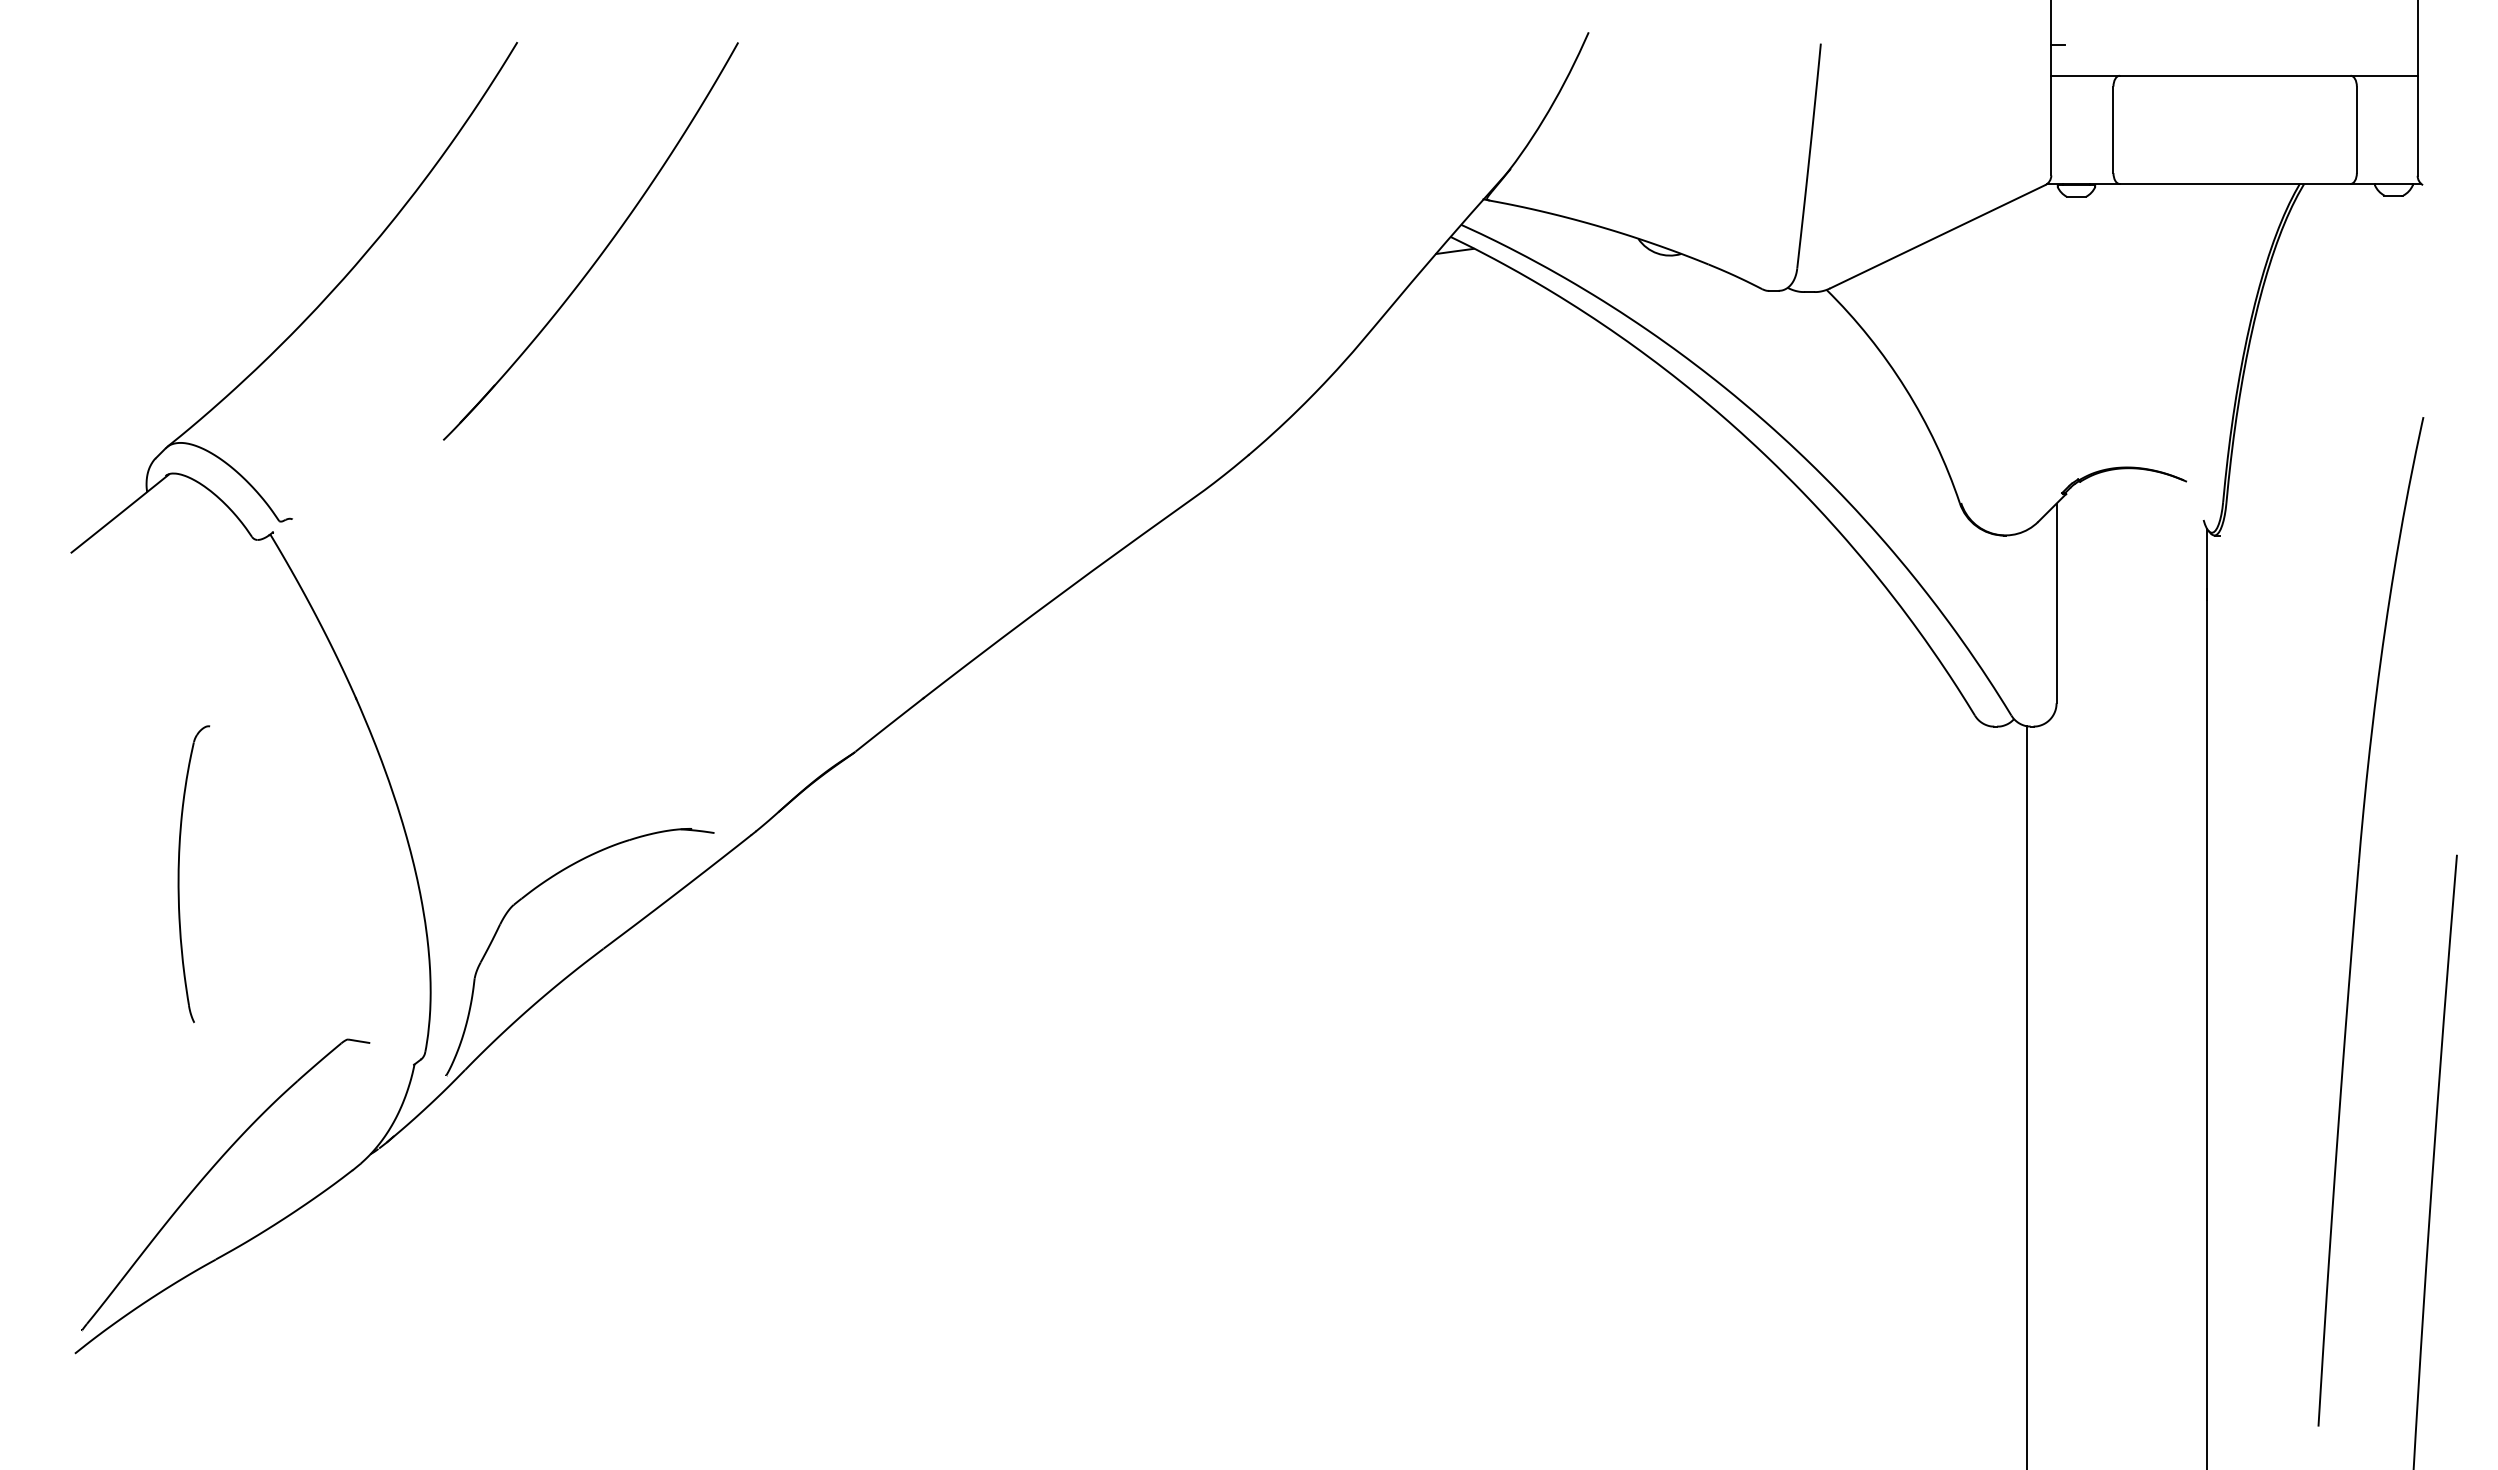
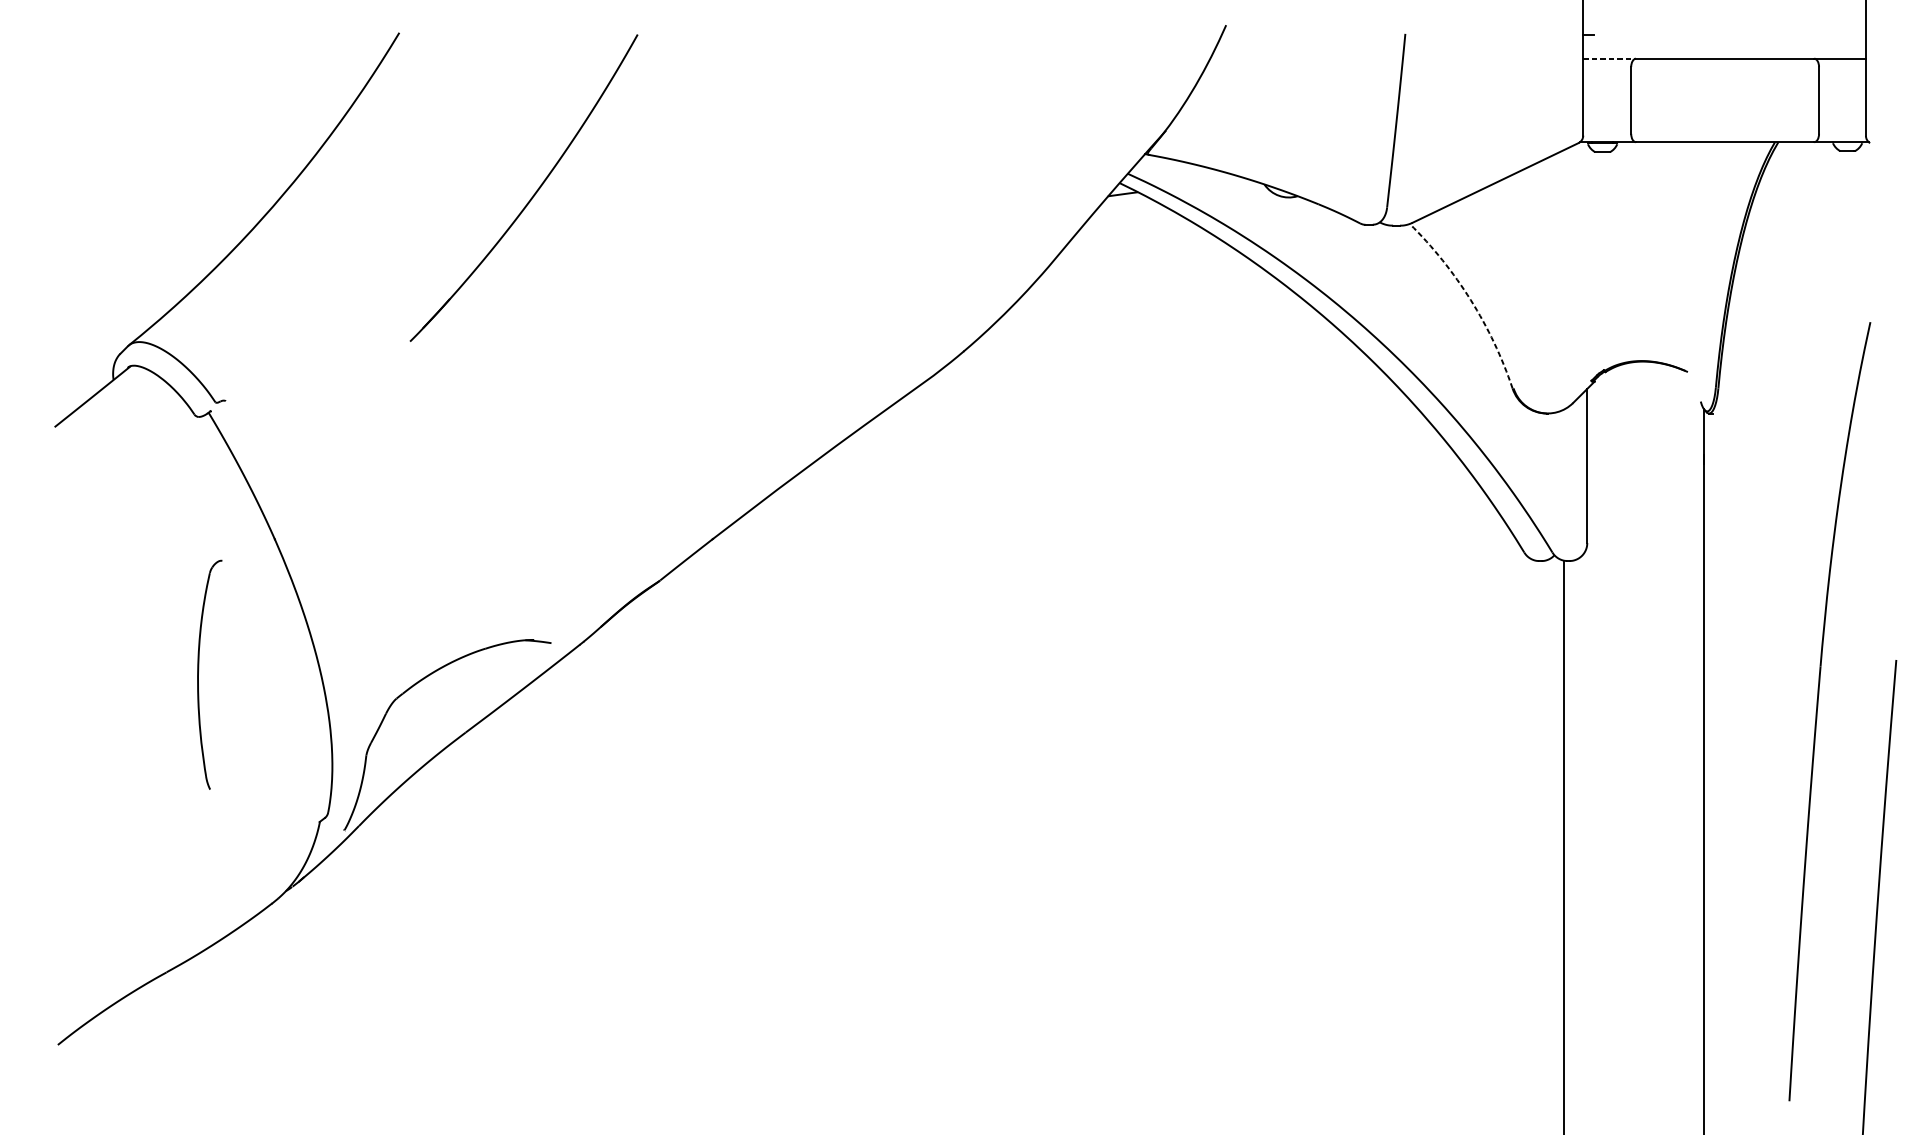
line: (2086, 75) -> (1610, 58), solid -> dashed
part: (603, 249) -> (533, 194), moved
arc: (1905, 388) -> (1470, 300), solid -> dashed
part: (179, 874) -> (198, 675), moved
part: (211, 1170) -> (163, 903), removed

